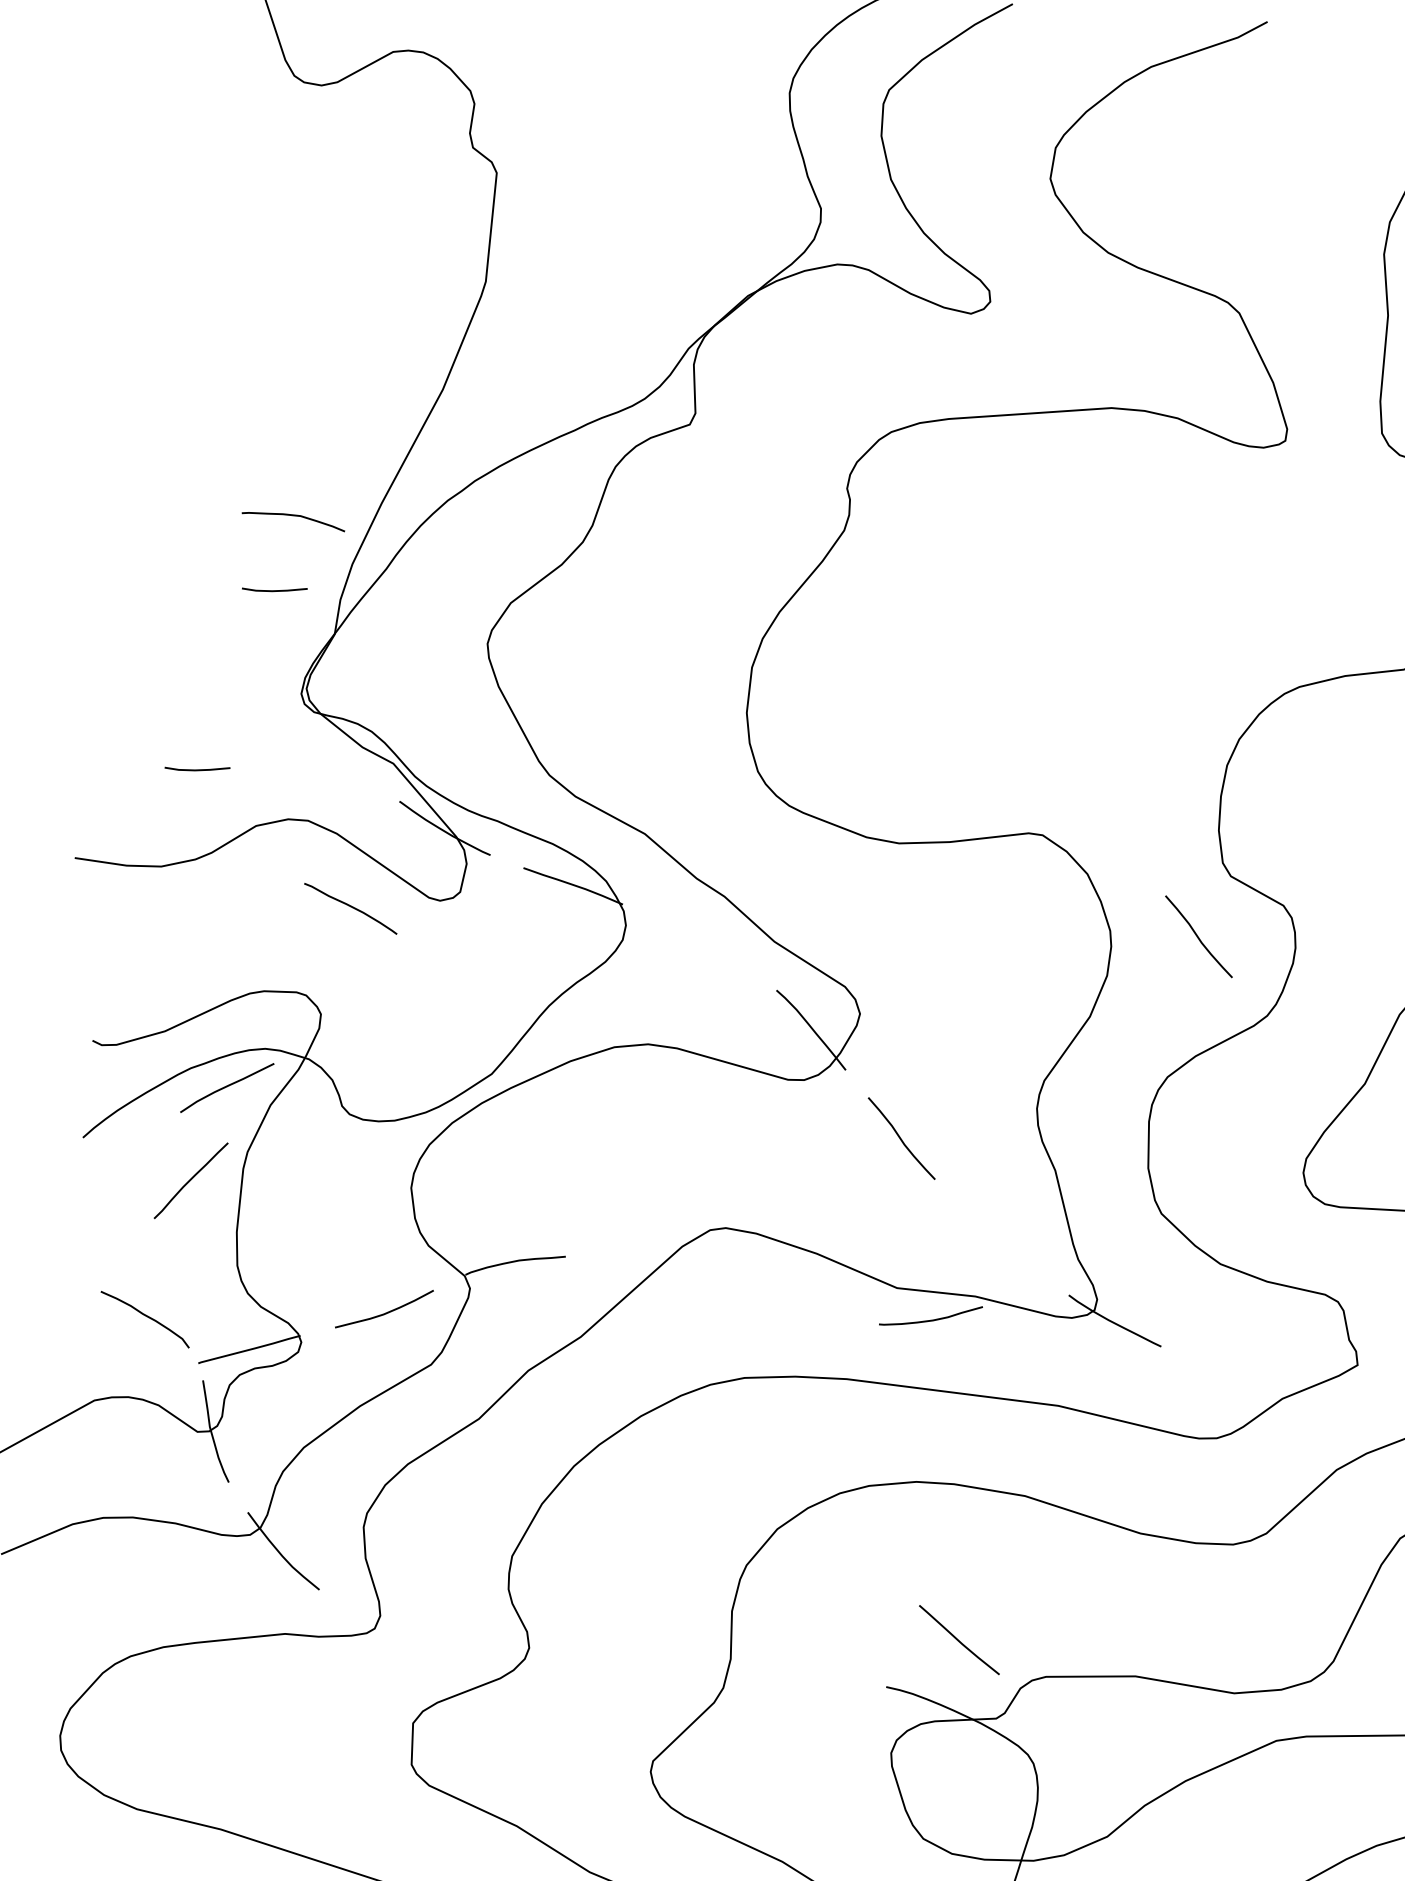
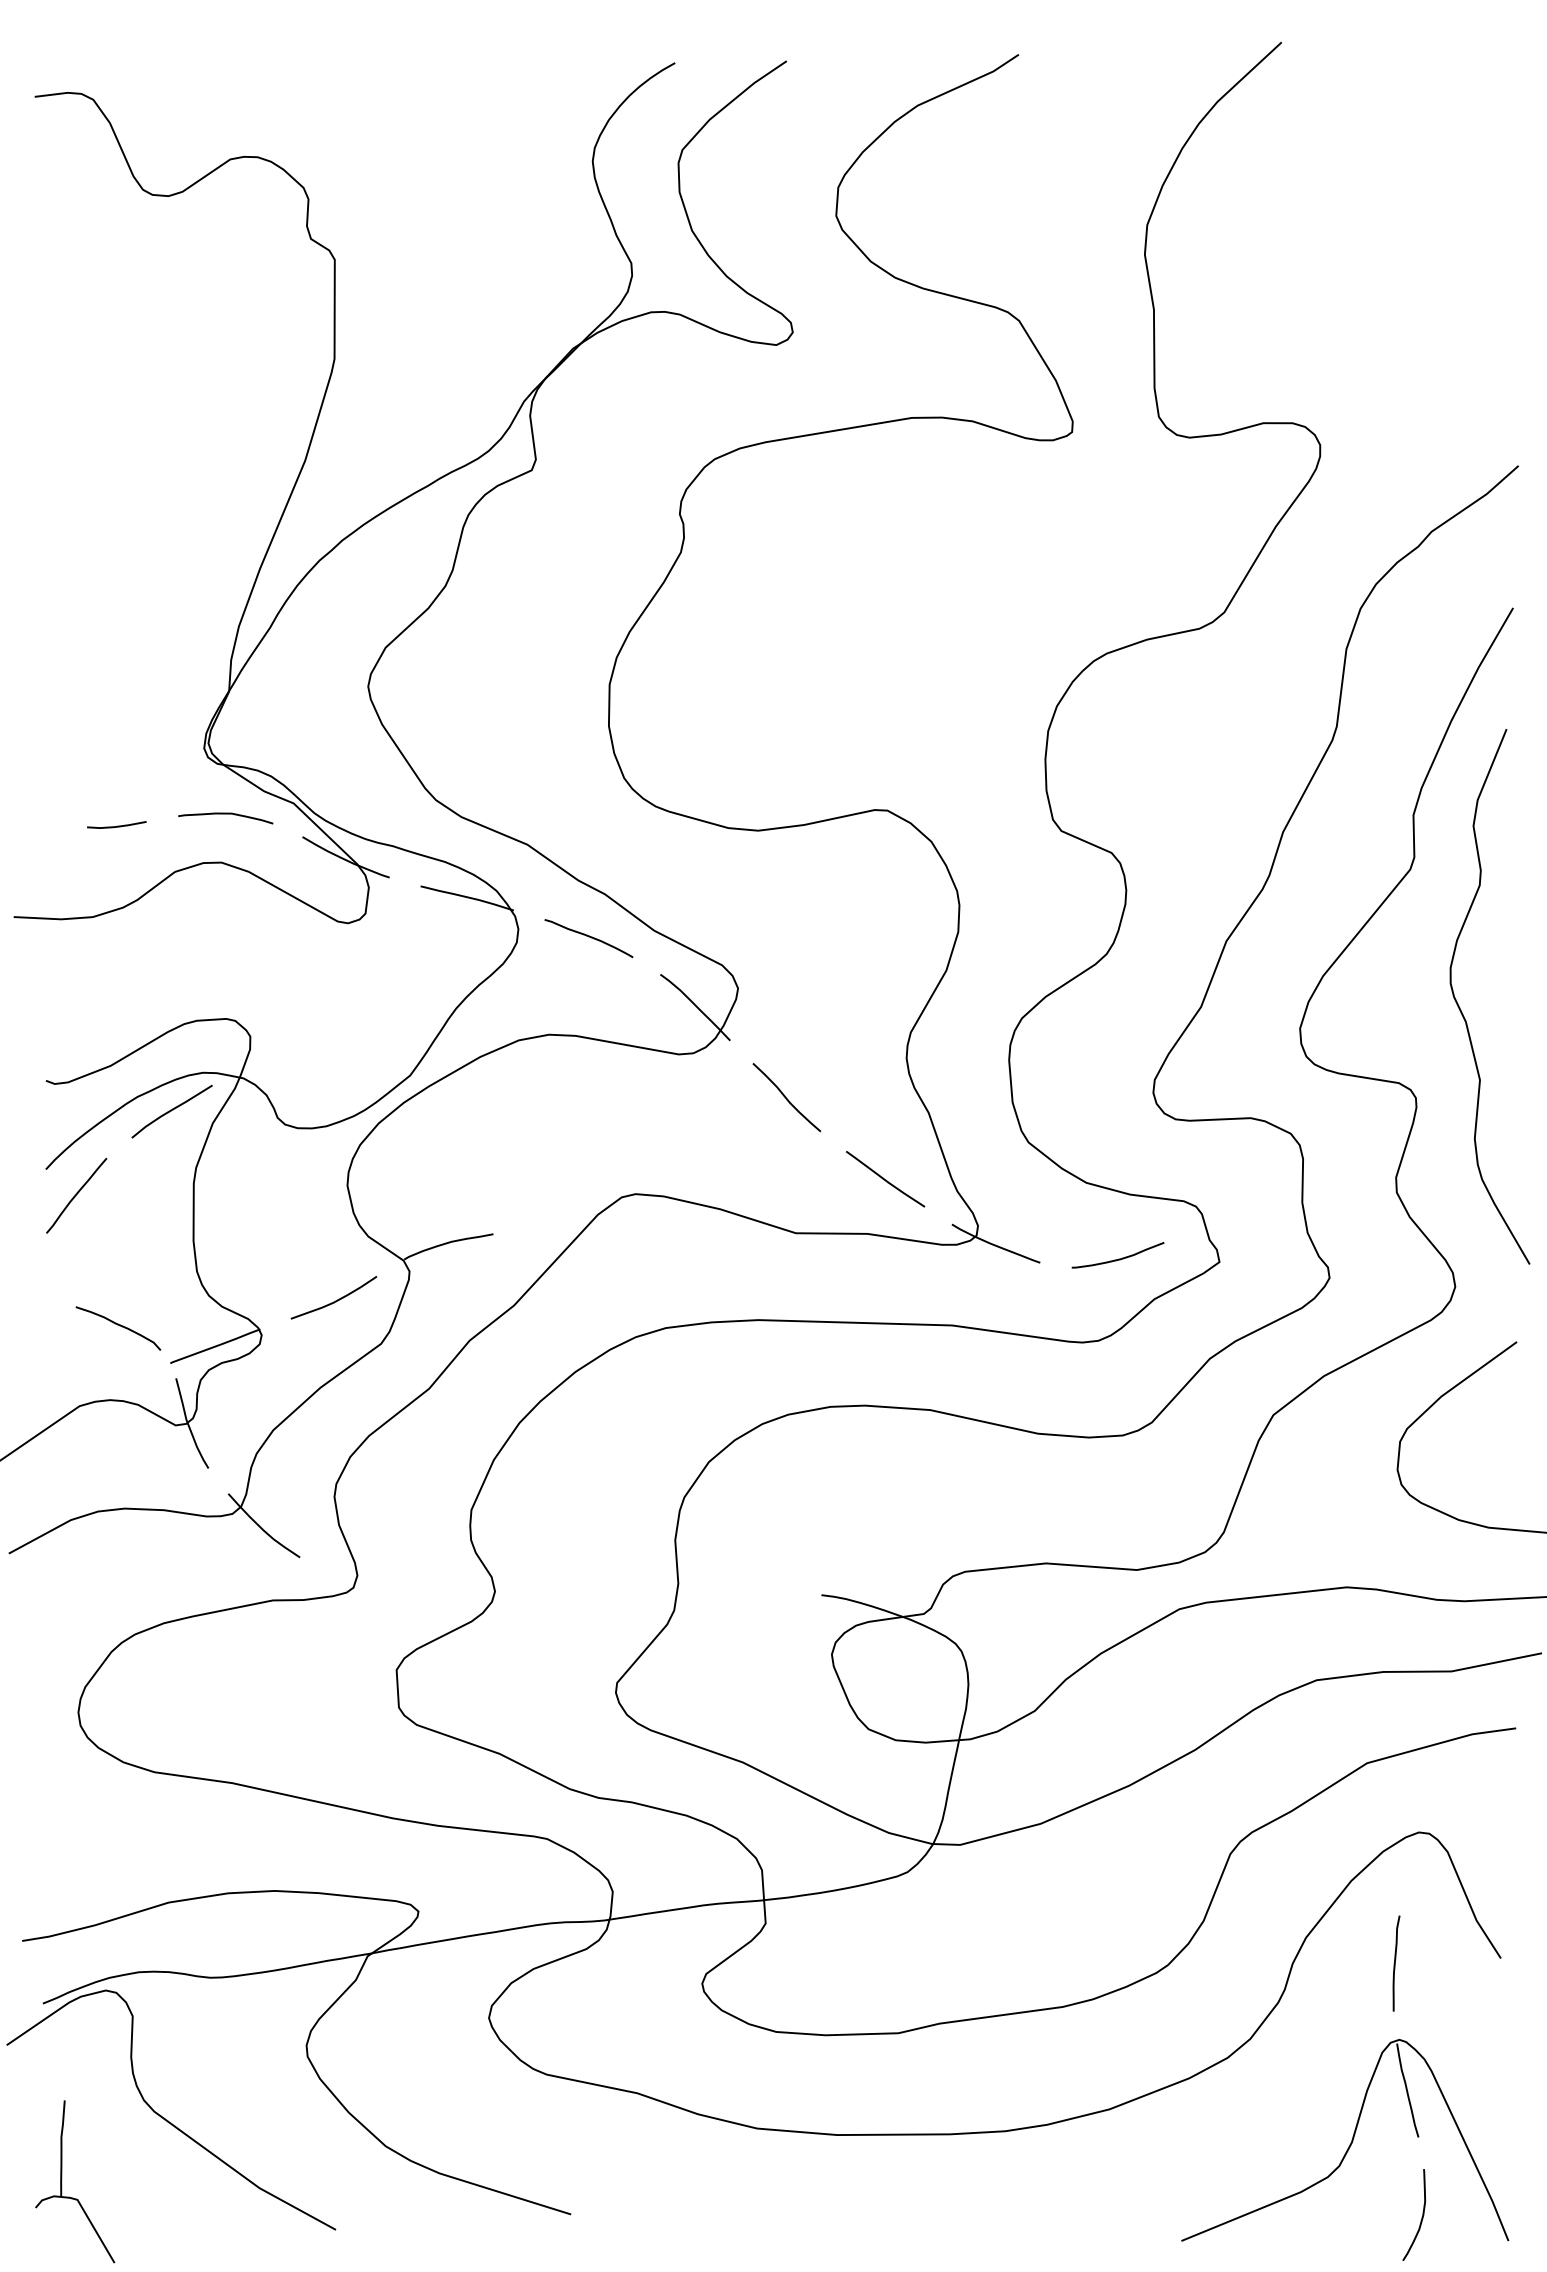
curve: (293, 516) -> (225, 814), moved
curve: (275, 589) -> (171, 656), removed
curve: (350, 907) -> (588, 937), moved
curve: (1198, 936) -> (1037, 888), removed
curve: (191, 1180) -> (76, 1195), moved
curve: (931, 1319) -> (1118, 1258), moved
curve: (959, 1640) -> (885, 1179), moved

